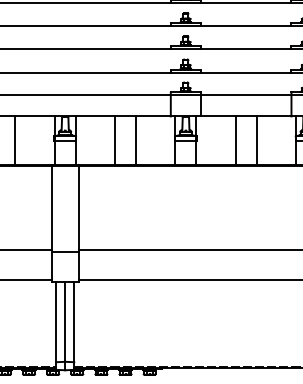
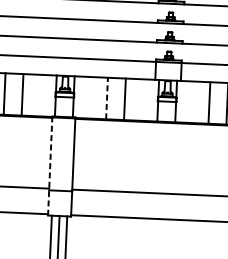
line: (115, 140) -> (107, 98), solid -> dashed
line: (51, 223) -> (50, 166), solid -> dashed

